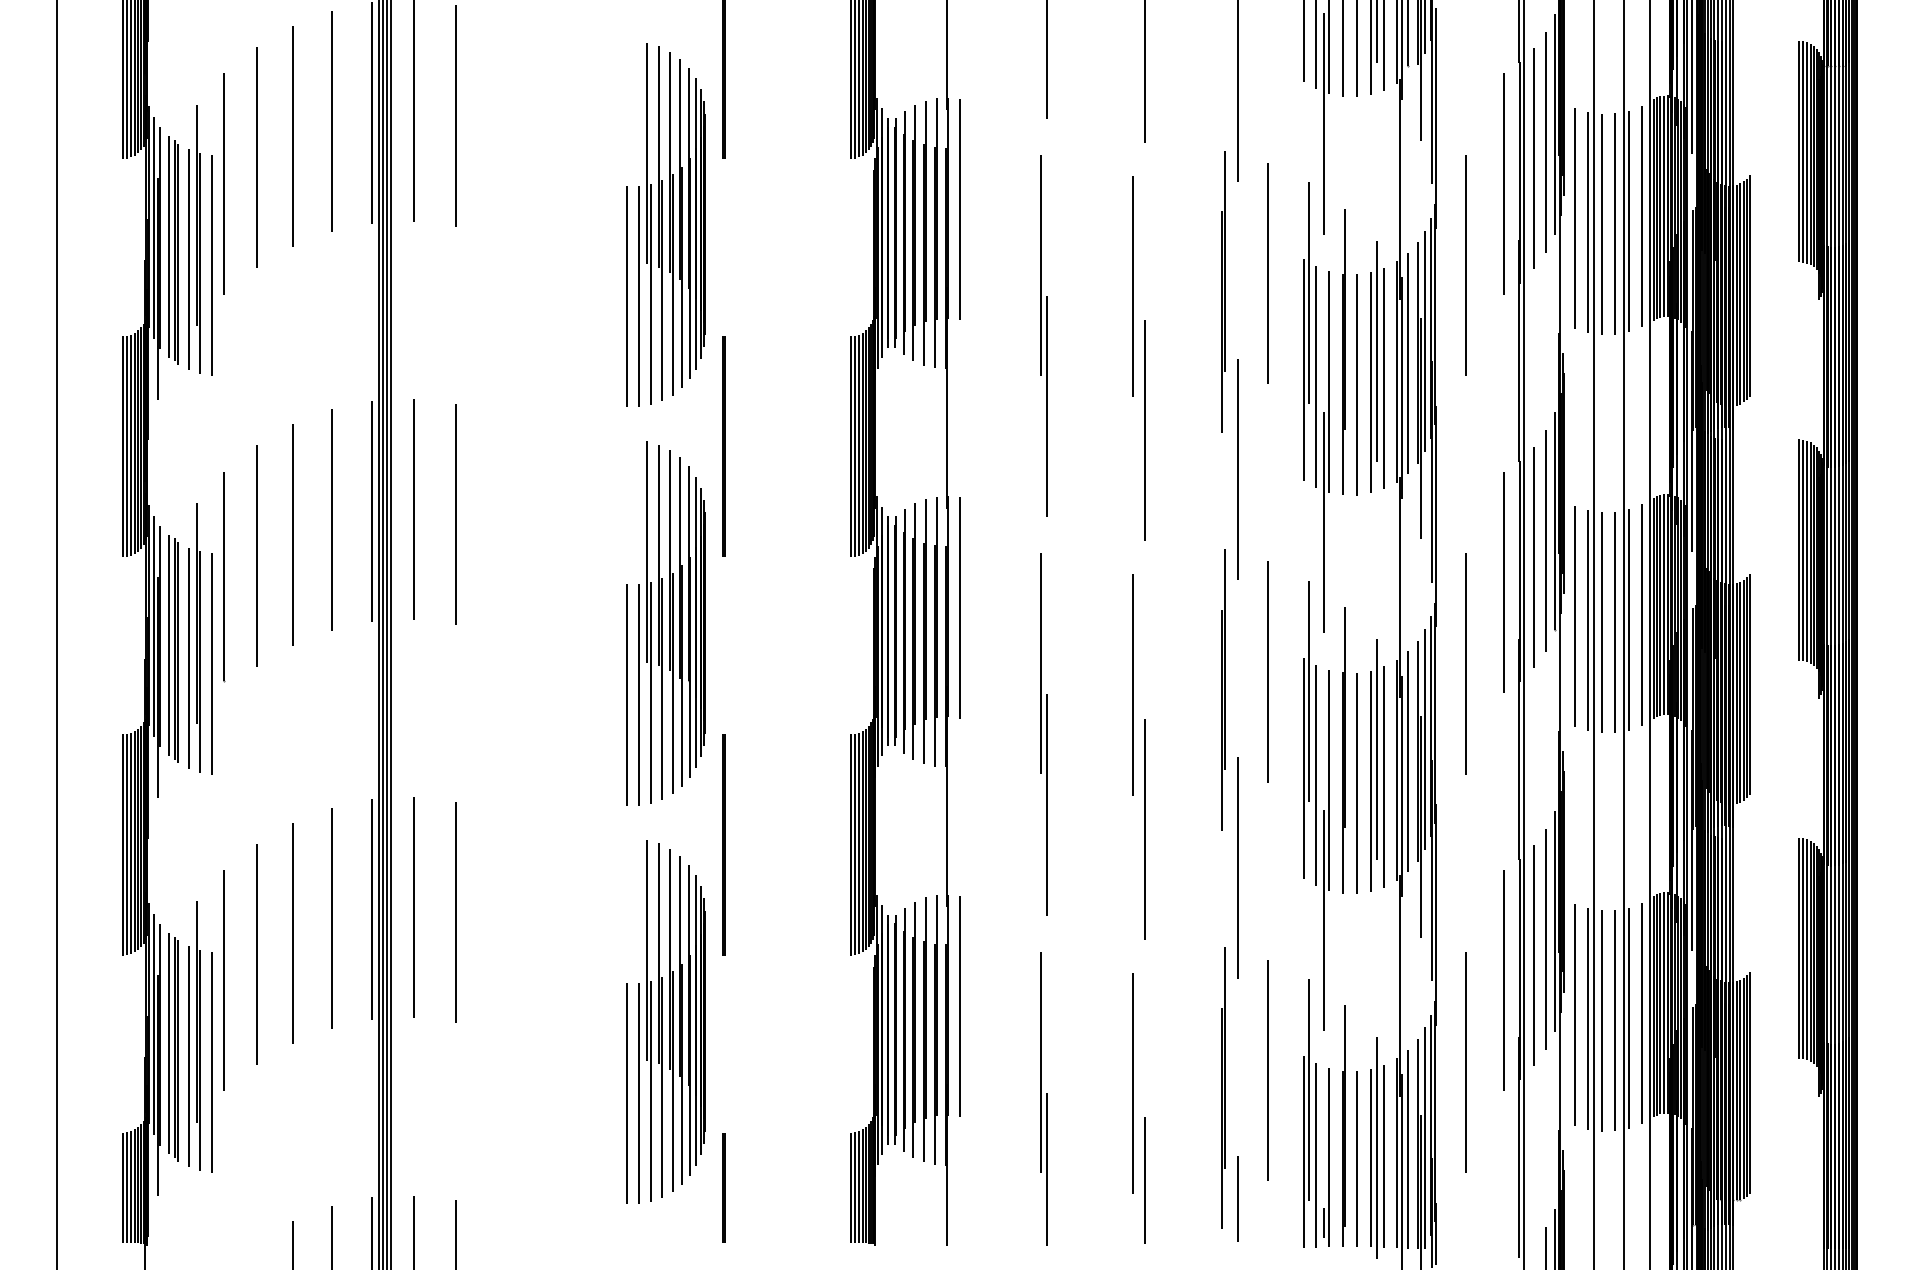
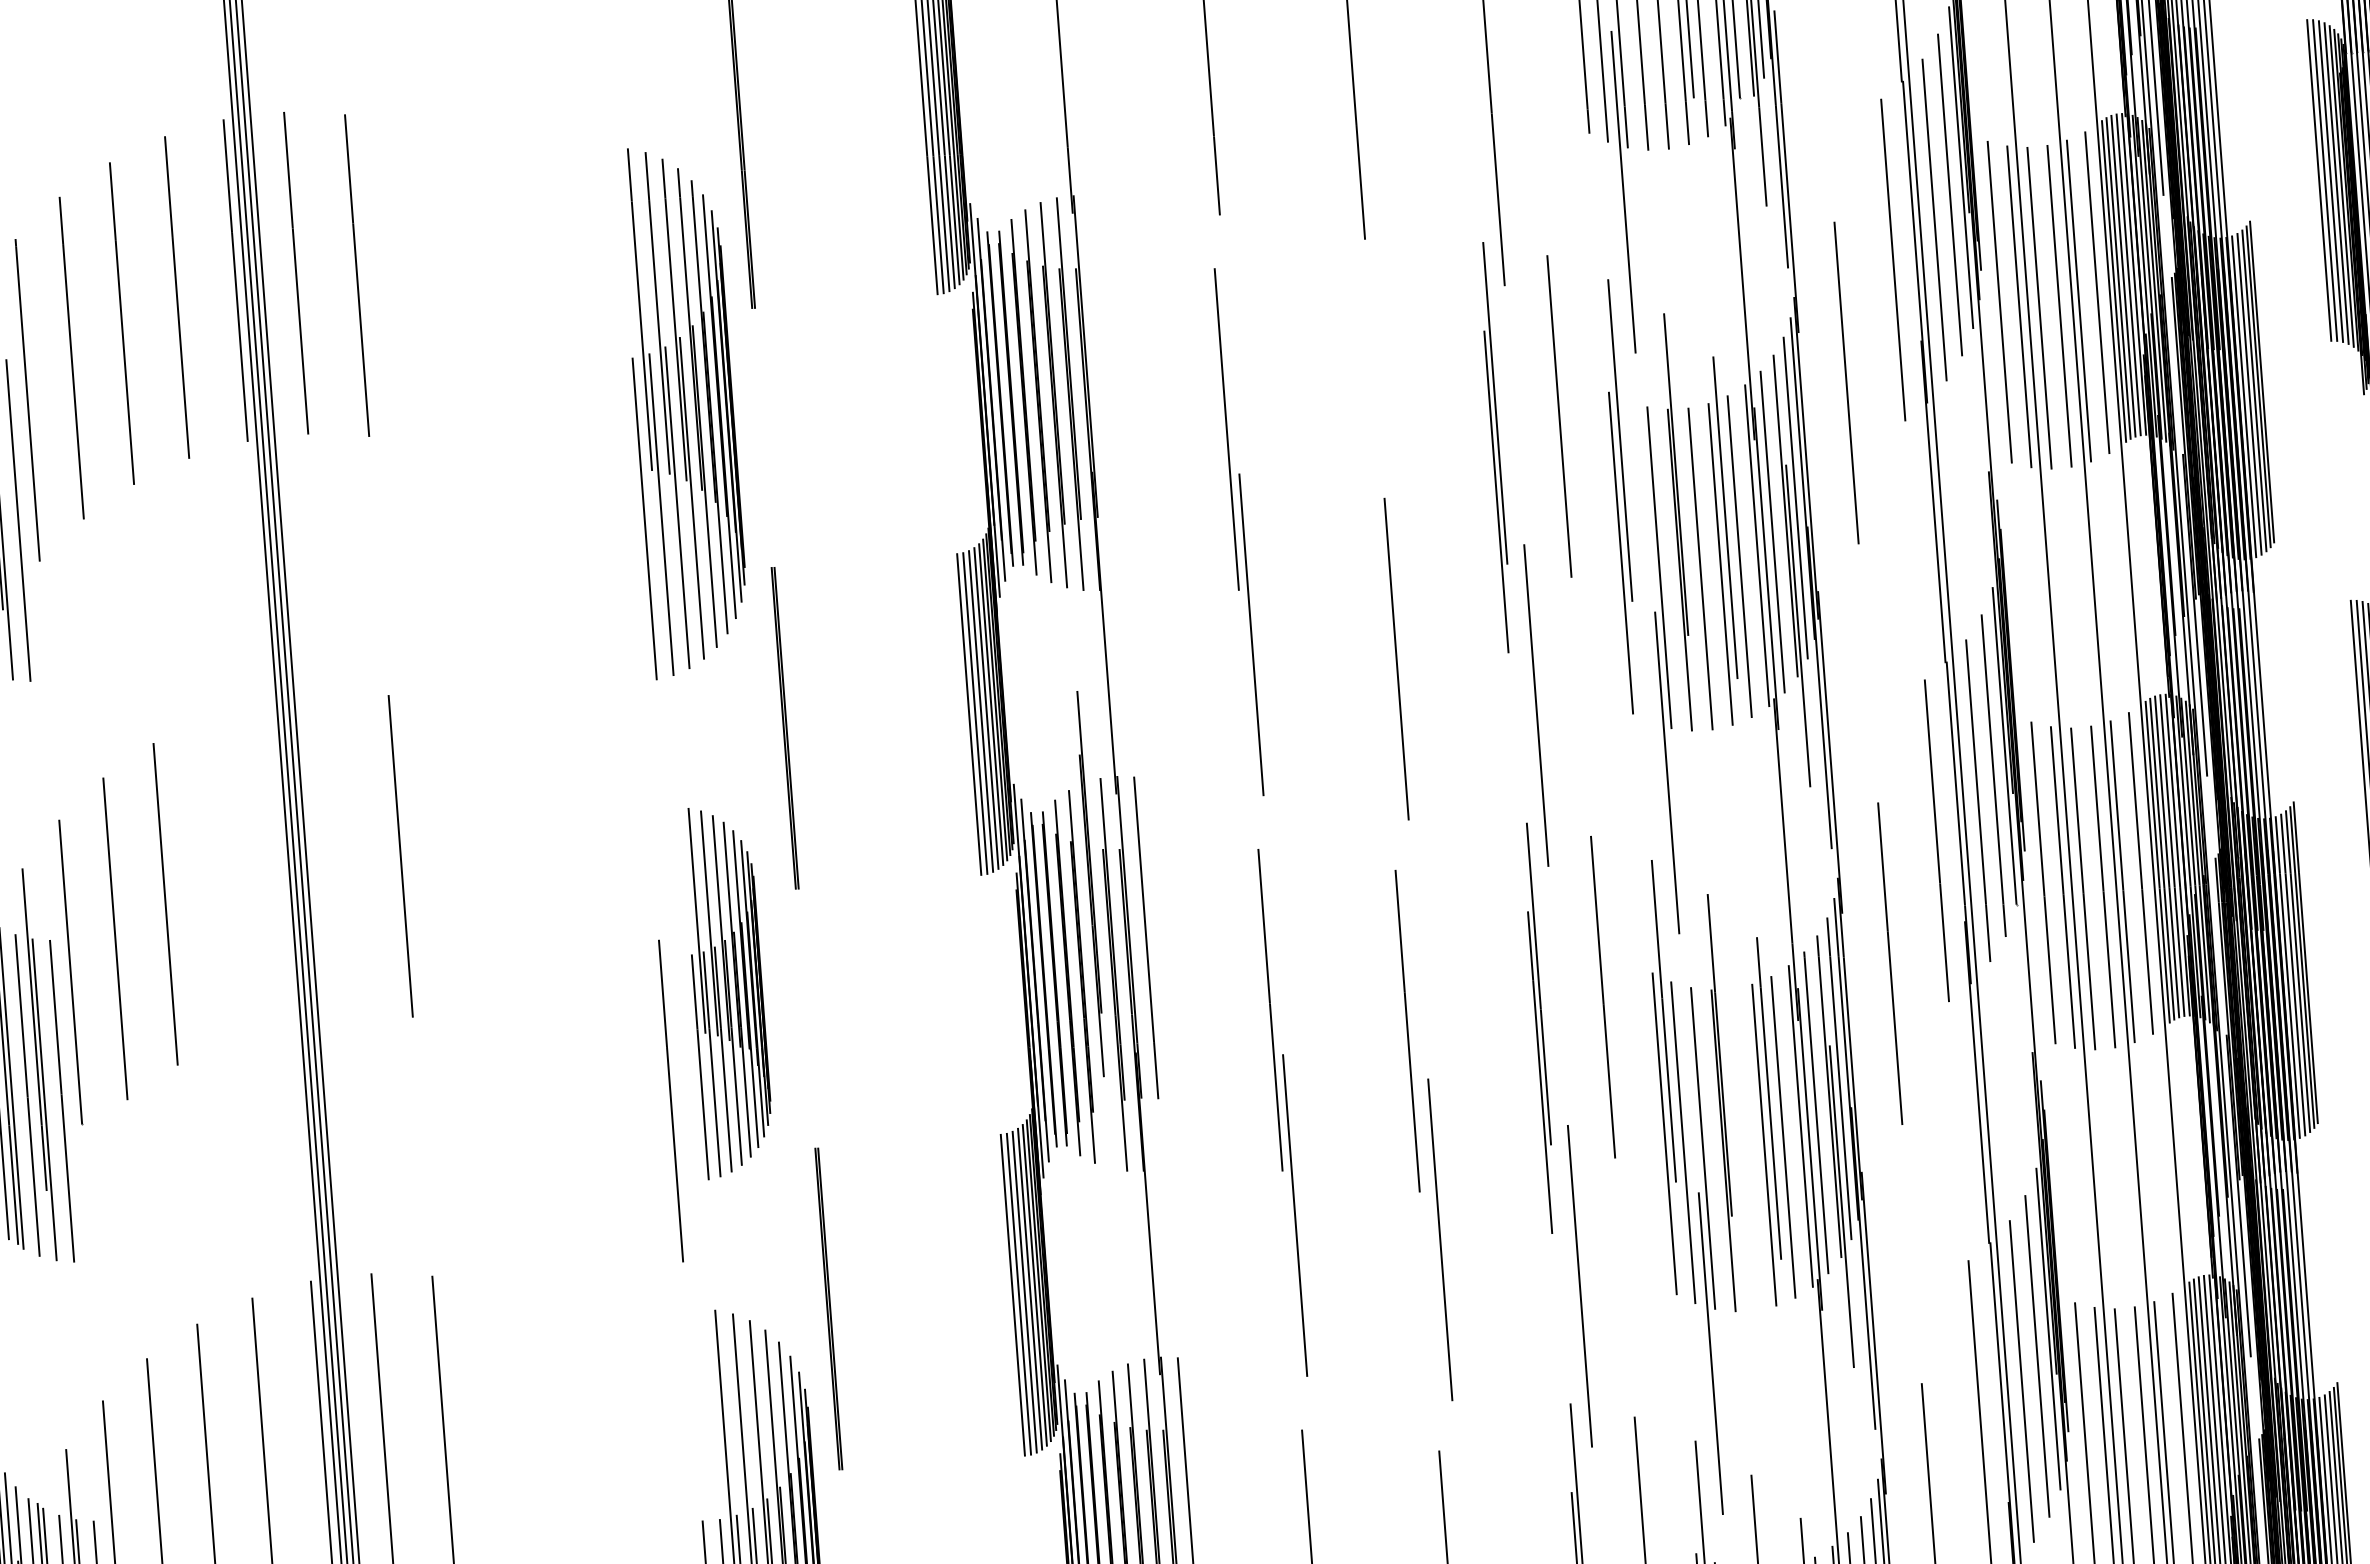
line: (959, 209) -> (1101, 356), removed
line: (1133, 286) -> (1364, 450), removed
line: (627, 296) -> (627, 520), removed
line: (1315, 376) -> (1639, 561), removed
line: (414, 509) -> (340, 853), removed
line: (372, 511) -> (279, 861), removed
line: (331, 519) -> (220, 877), removed
part: (671, 623) -> (727, 991), size x0.7
line: (924, 631) -> (1090, 884), moved
line: (1356, 782) -> (1743, 1148), removed

